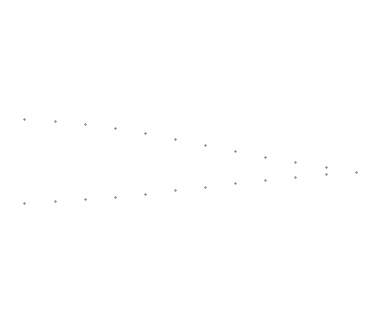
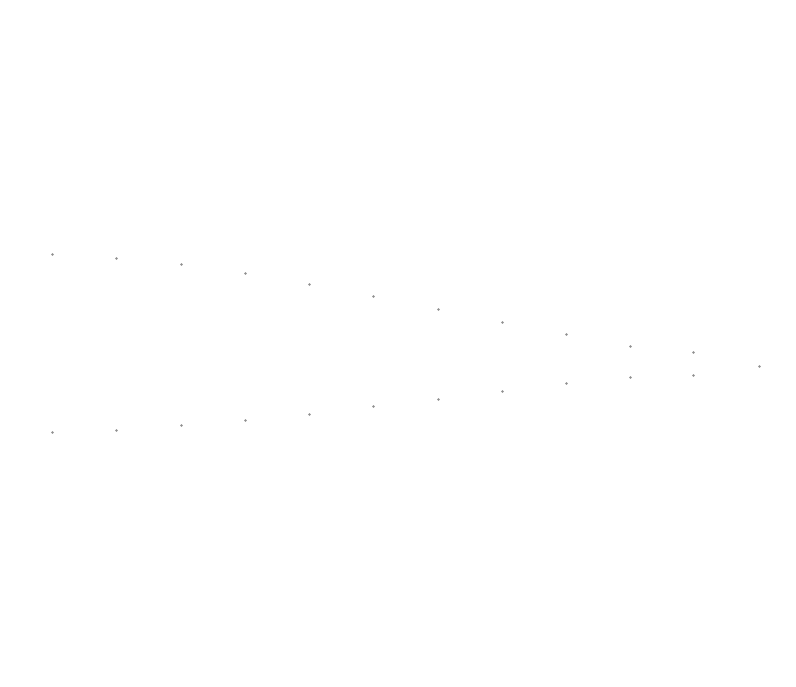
part: (326, 170) -> (696, 363), size x1.6

